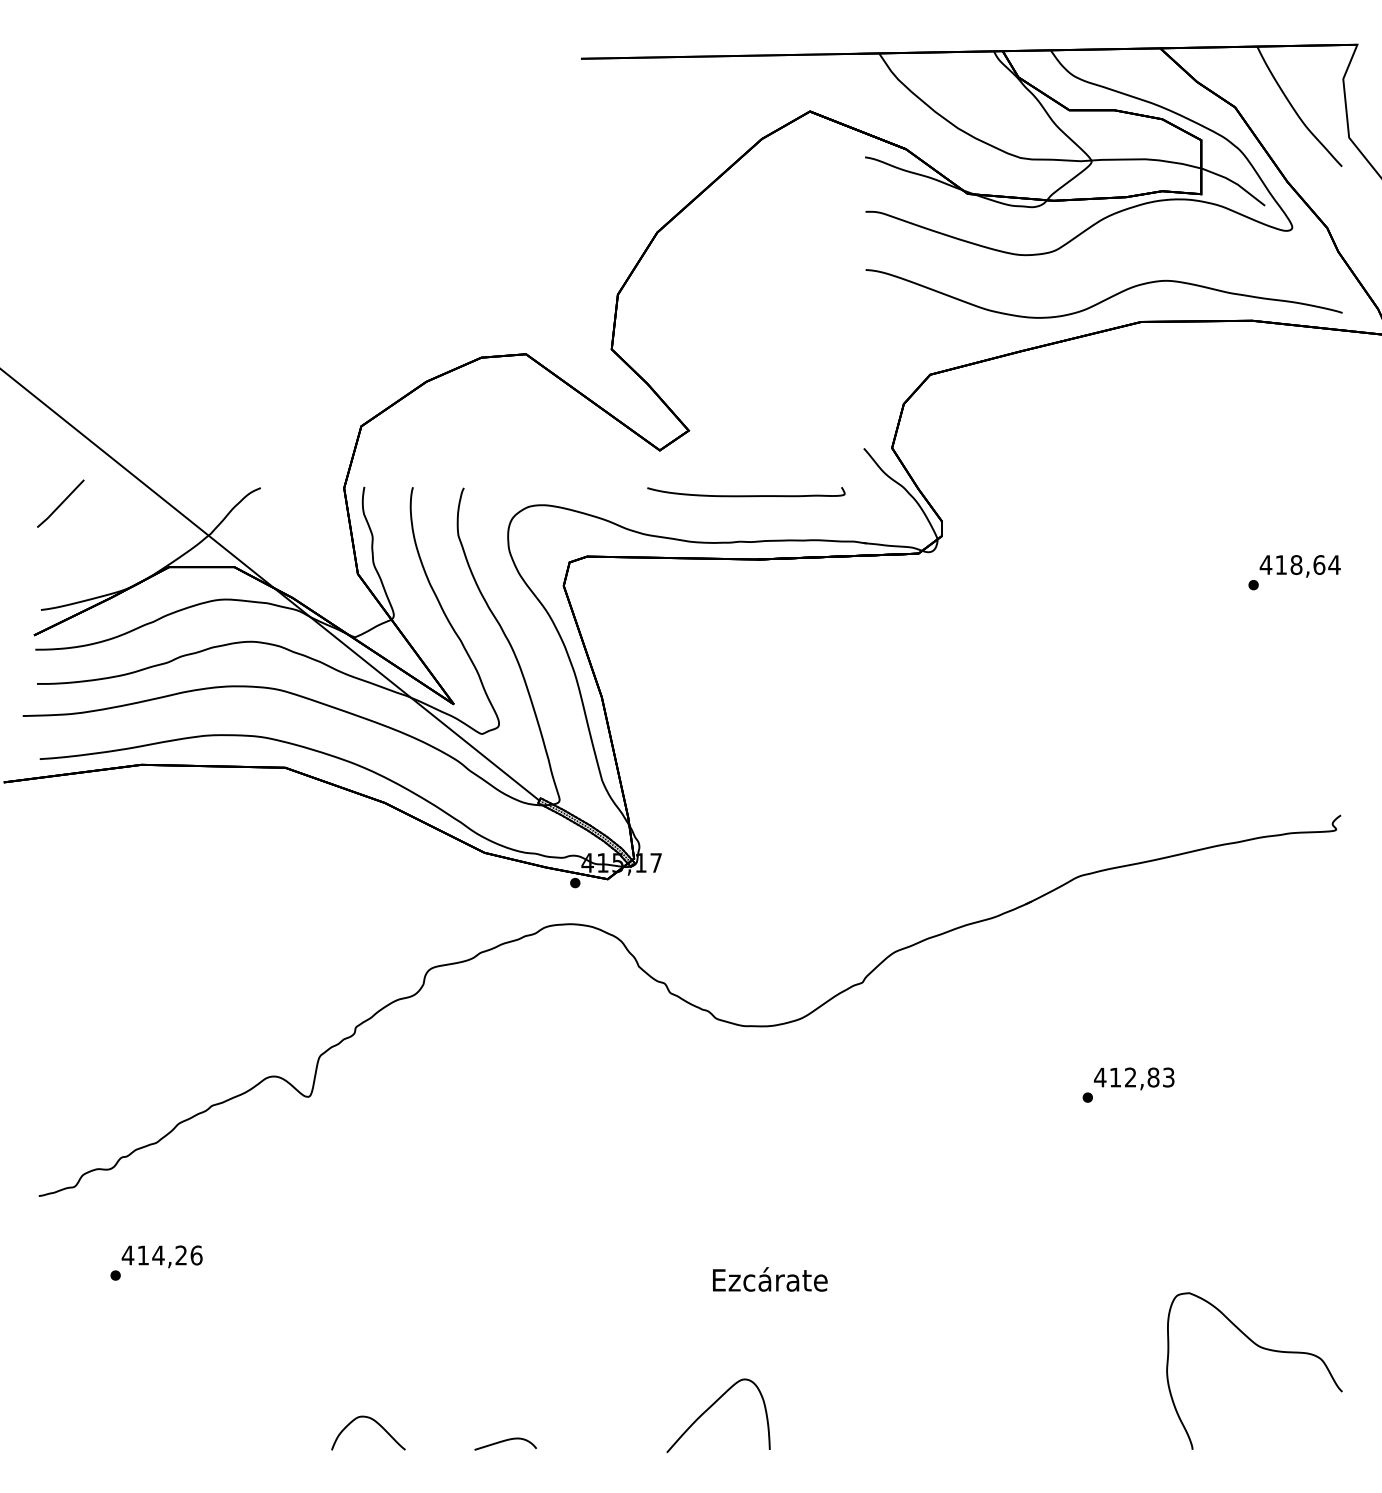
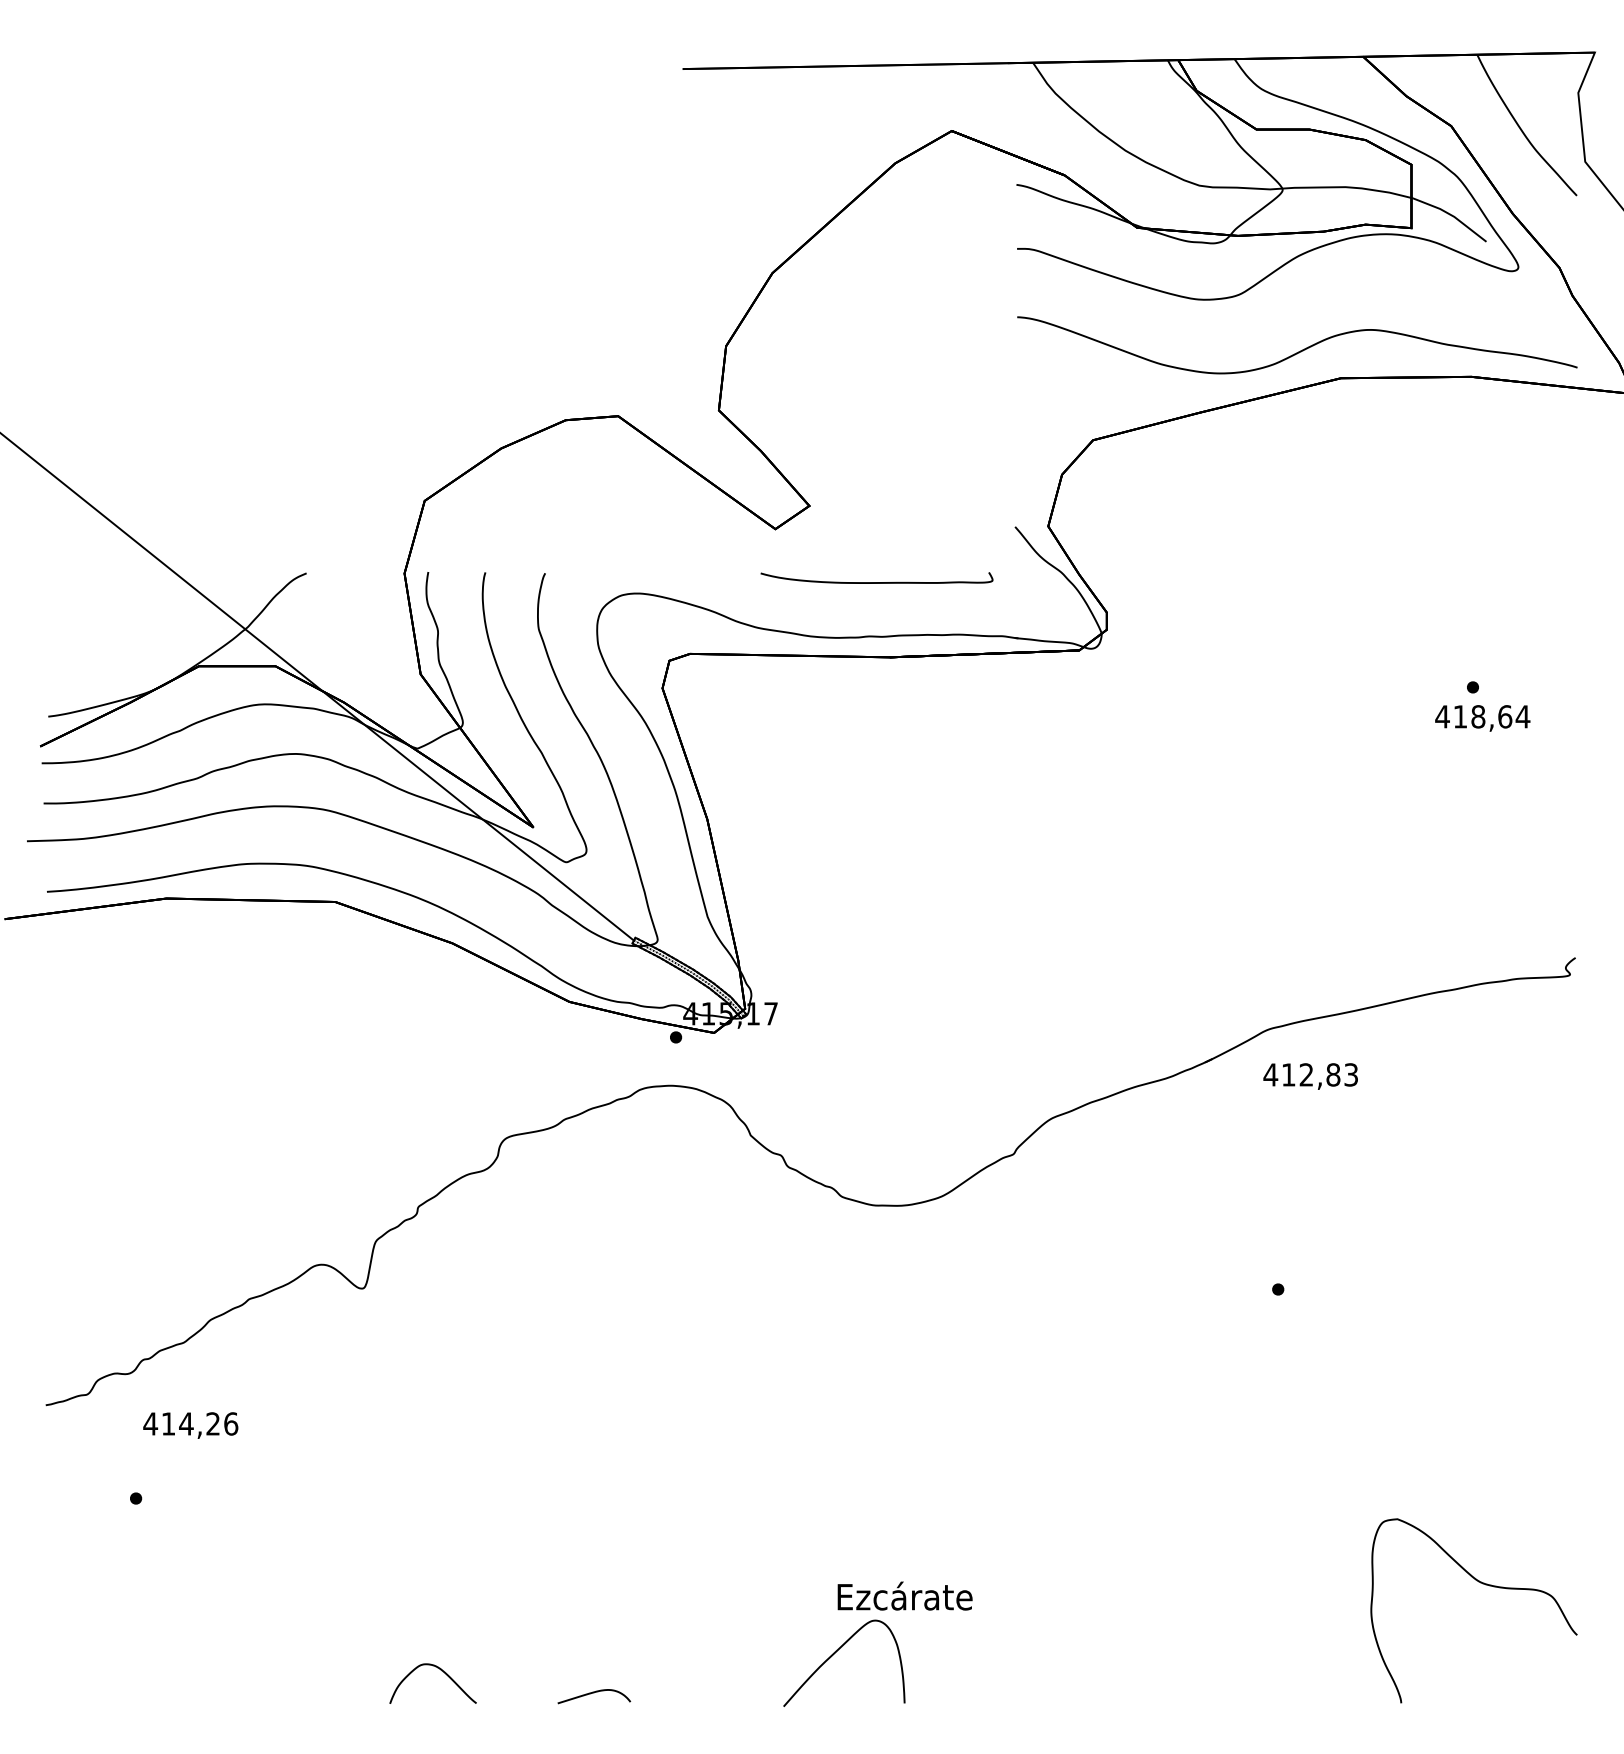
curve: (60, 503) -> (71, 591), removed
text: (1300, 566) -> (1482, 718), moved
text: (1134, 1078) -> (1310, 1076), moved
text: (161, 1256) -> (190, 1425), moved
text: (769, 1278) -> (904, 1595), moved

